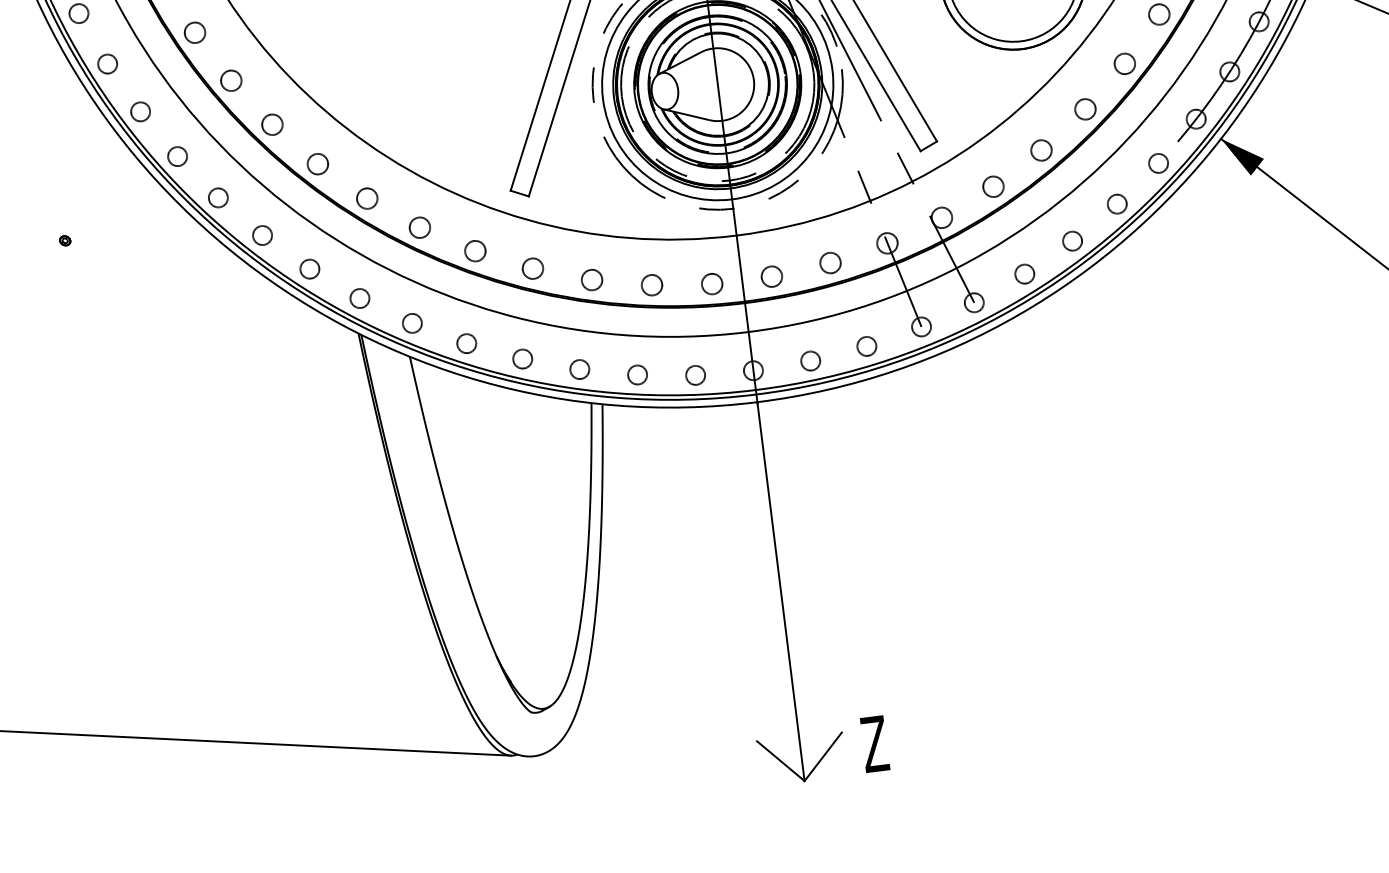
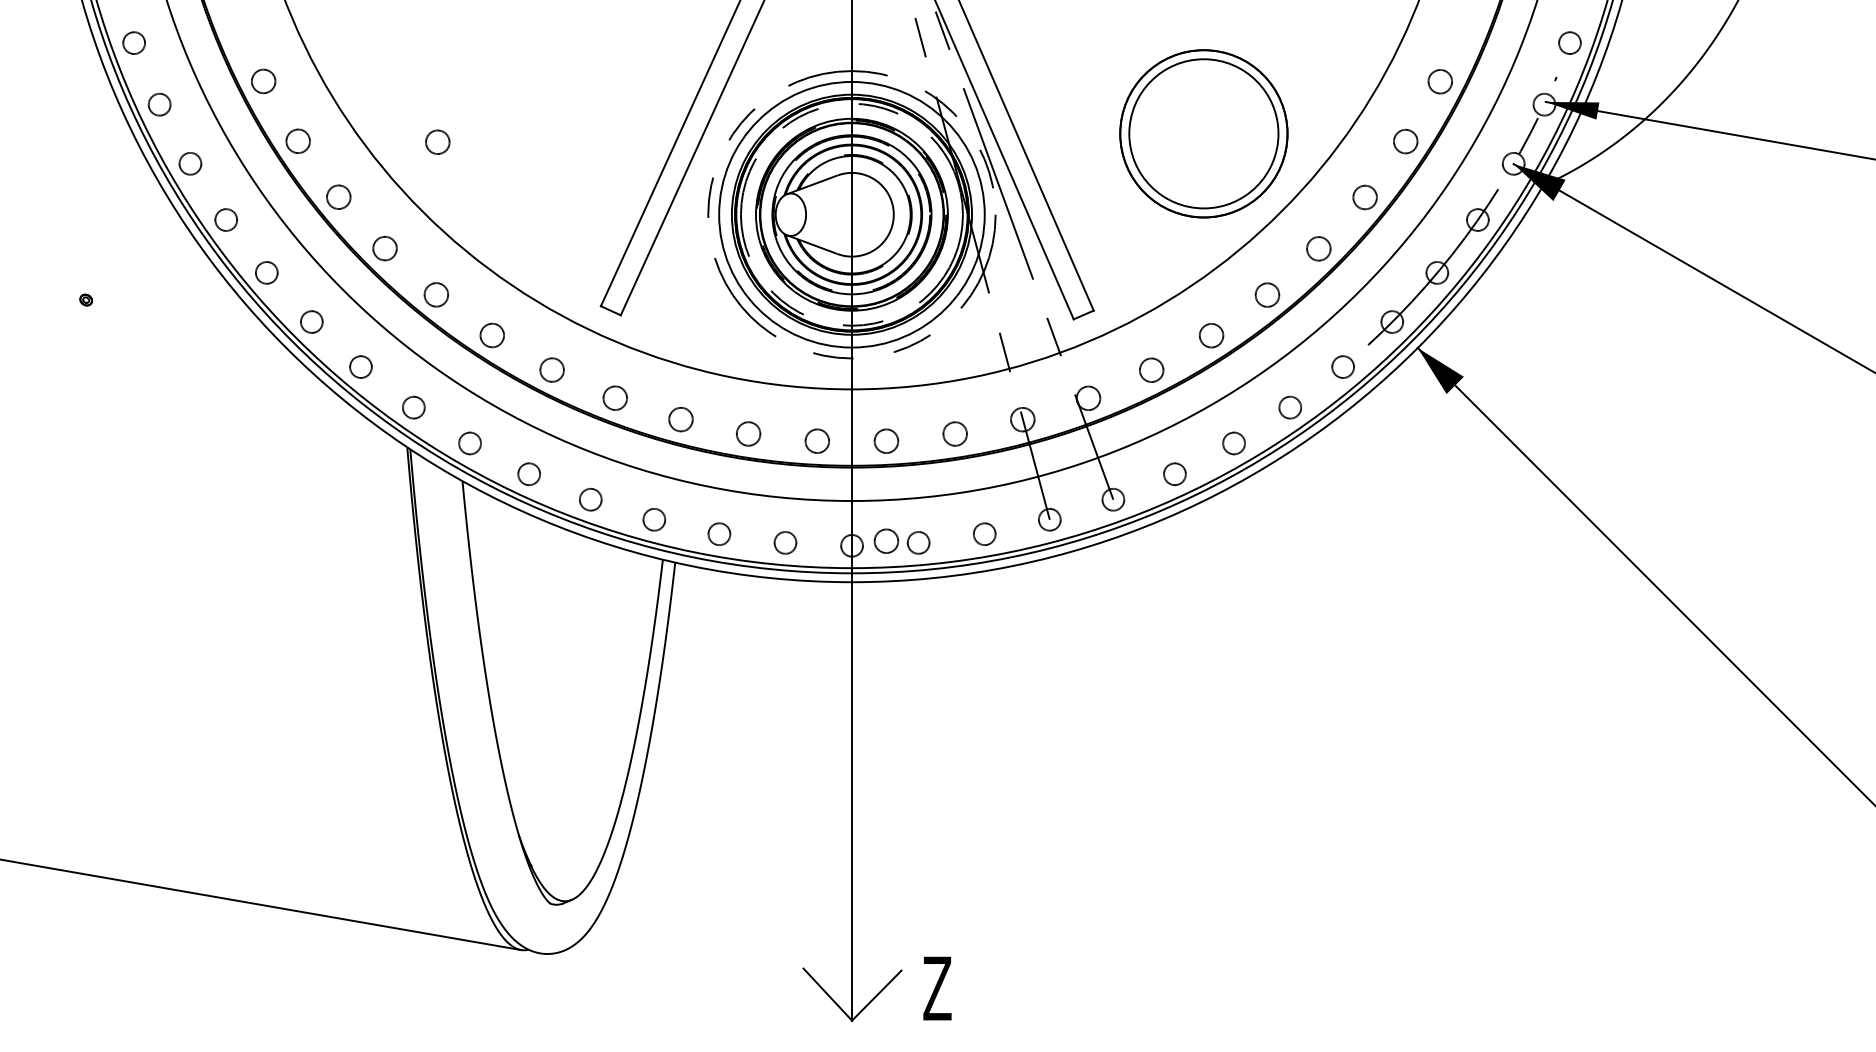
circle: (351, 65) -> (437, 141), added
circle: (782, 362) -> (886, 540), added

